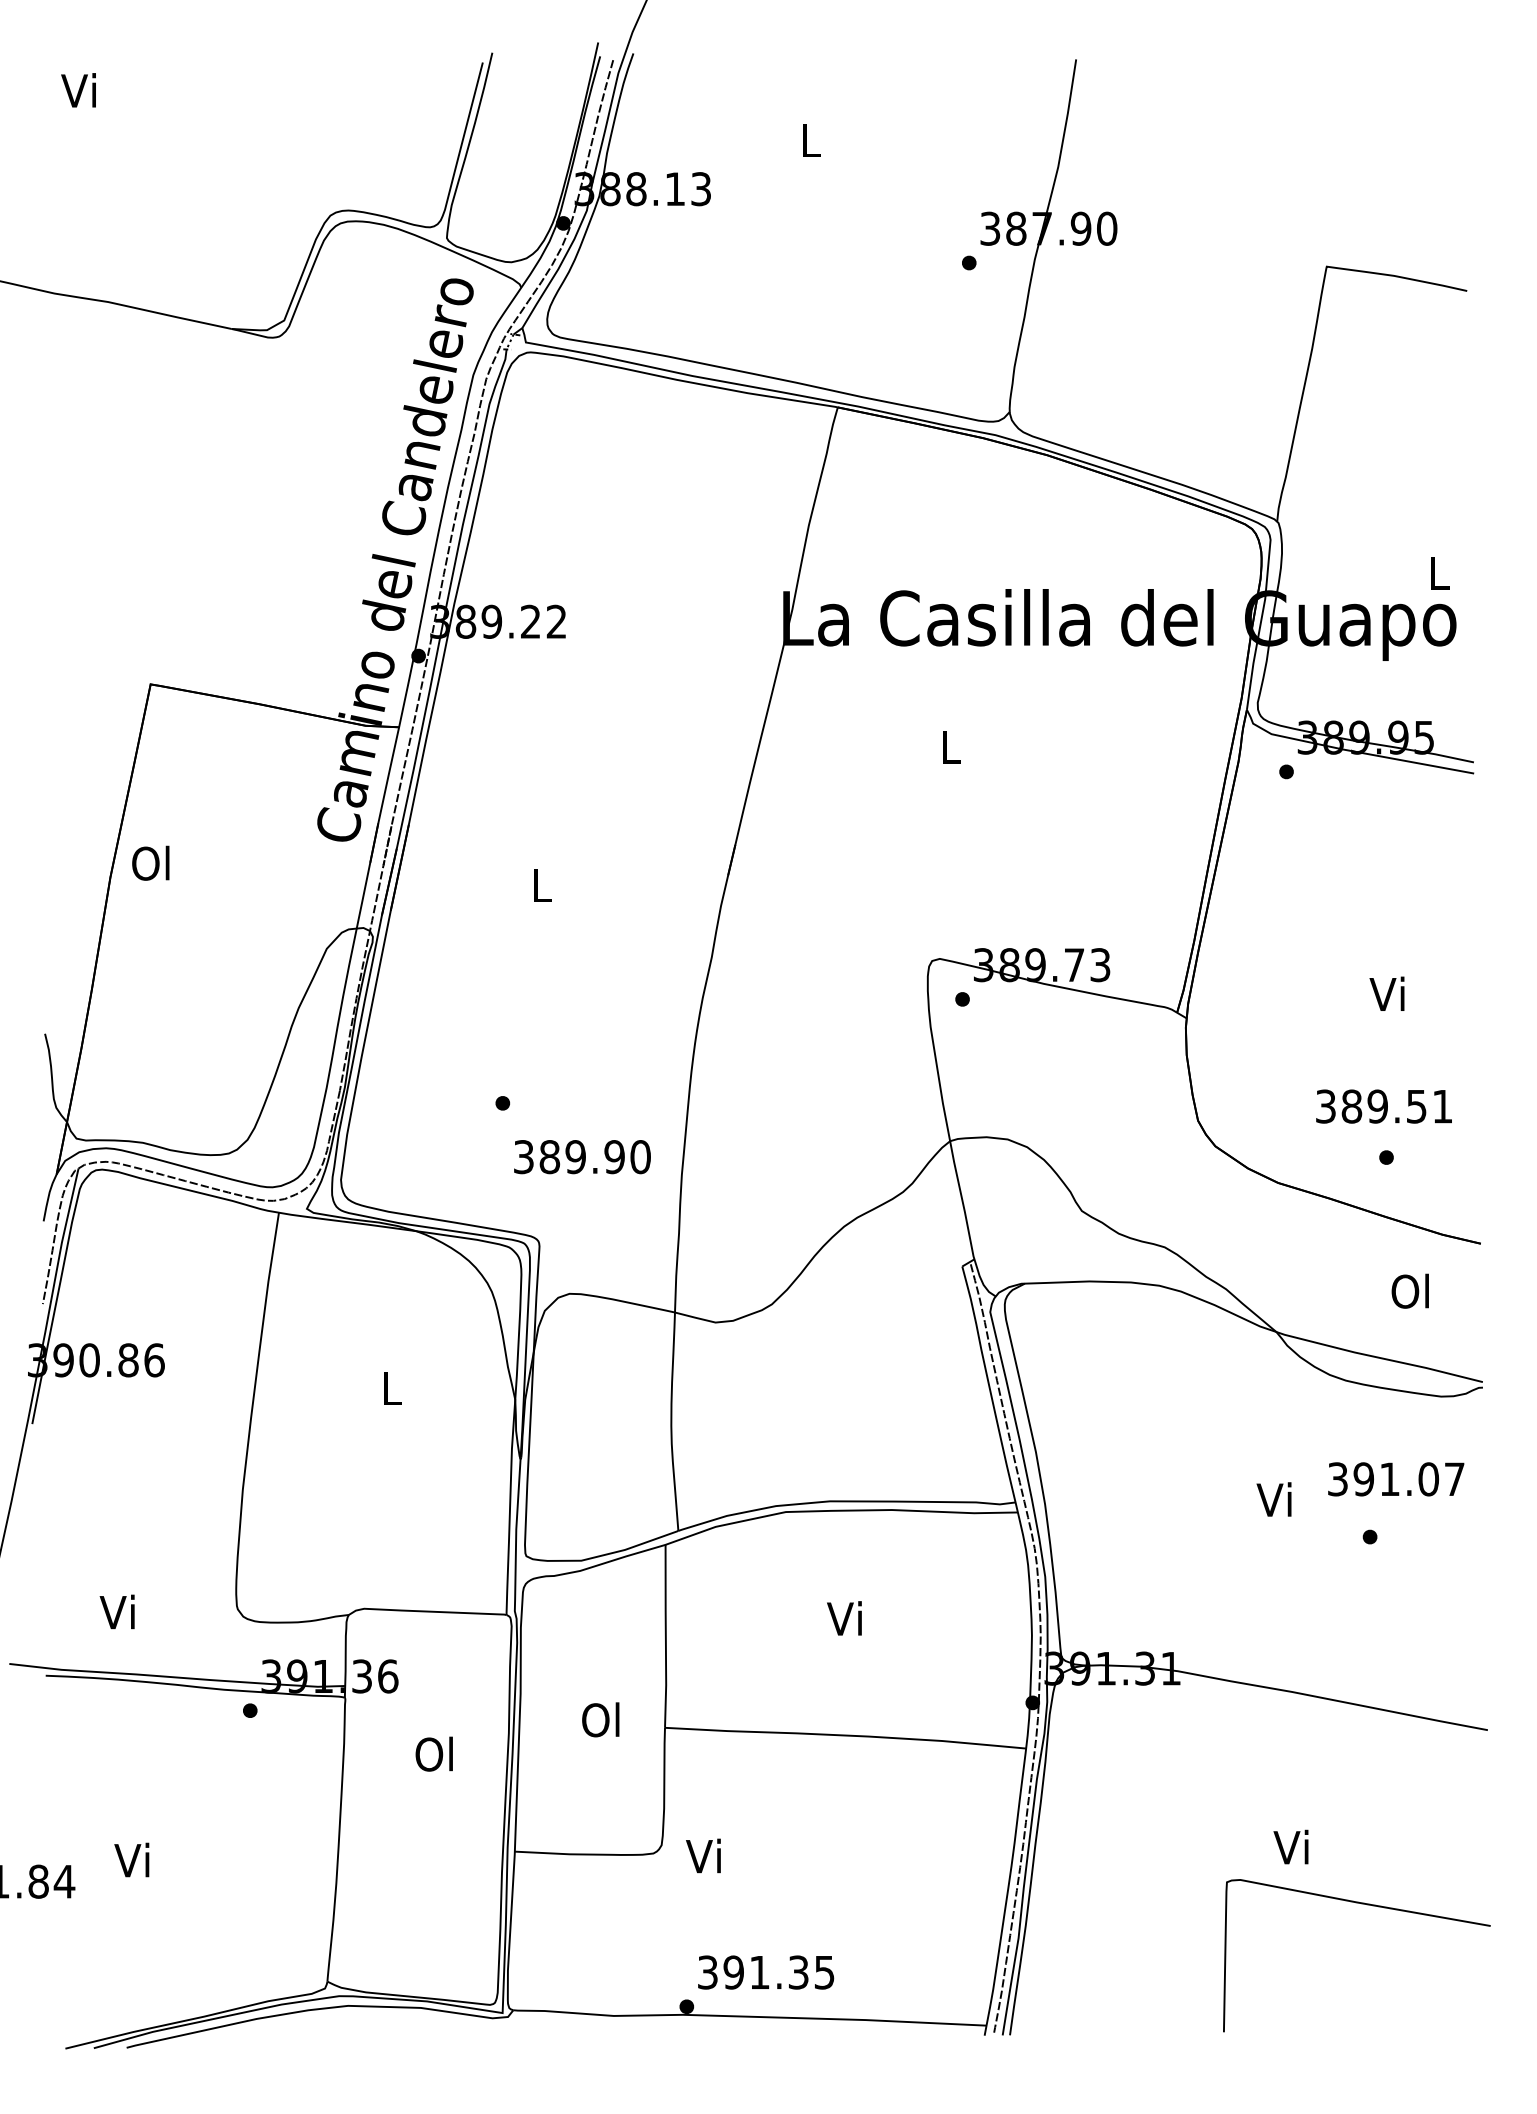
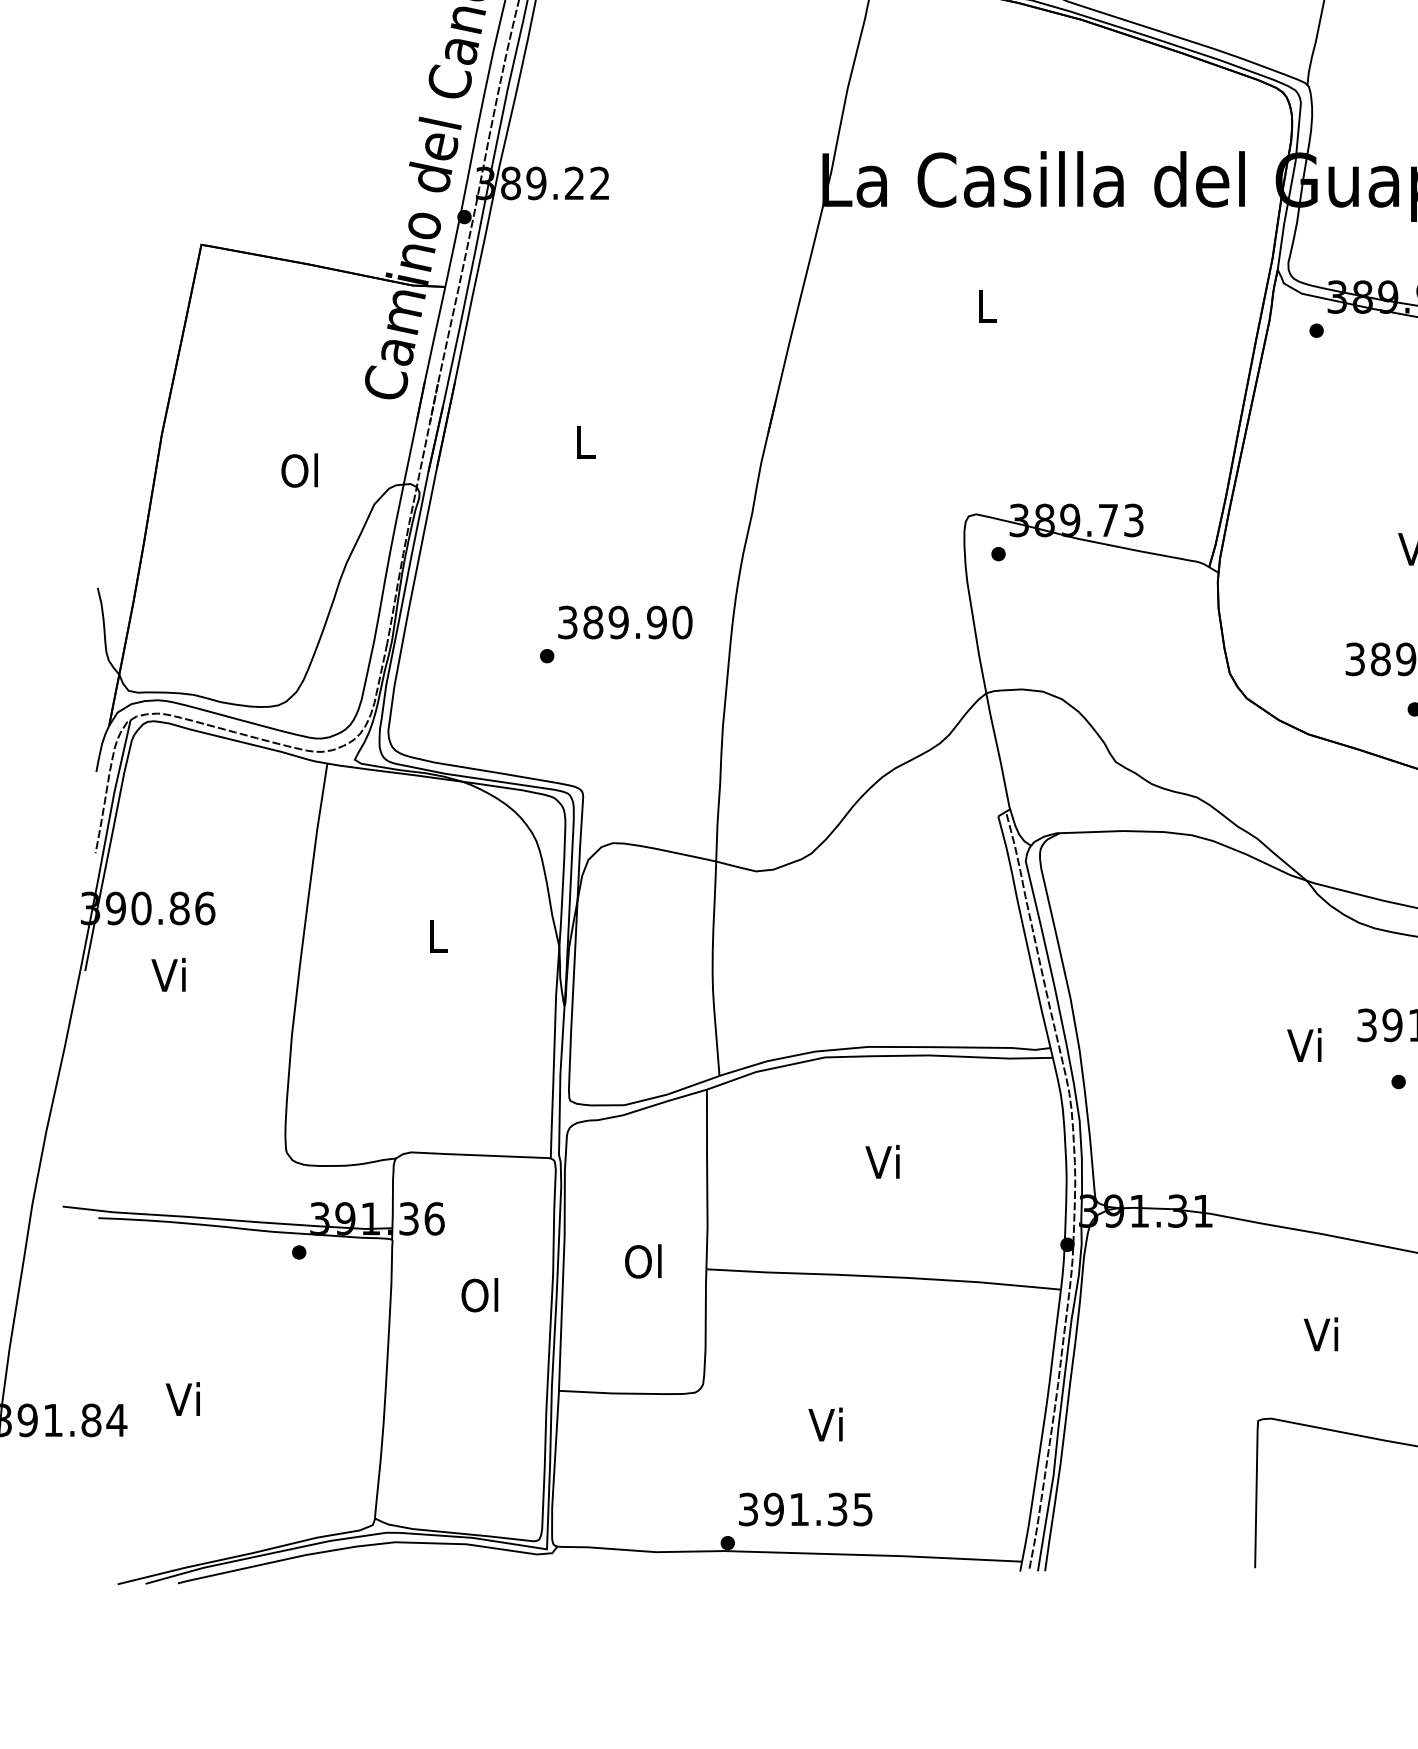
text: (150, 862) -> (299, 469), moved
text: (582, 1157) -> (625, 622), moved
text: (116, 1611) -> (167, 974), moved
text: (1290, 1846) -> (1320, 1333), moved
text: (703, 1855) -> (825, 1424), moved

